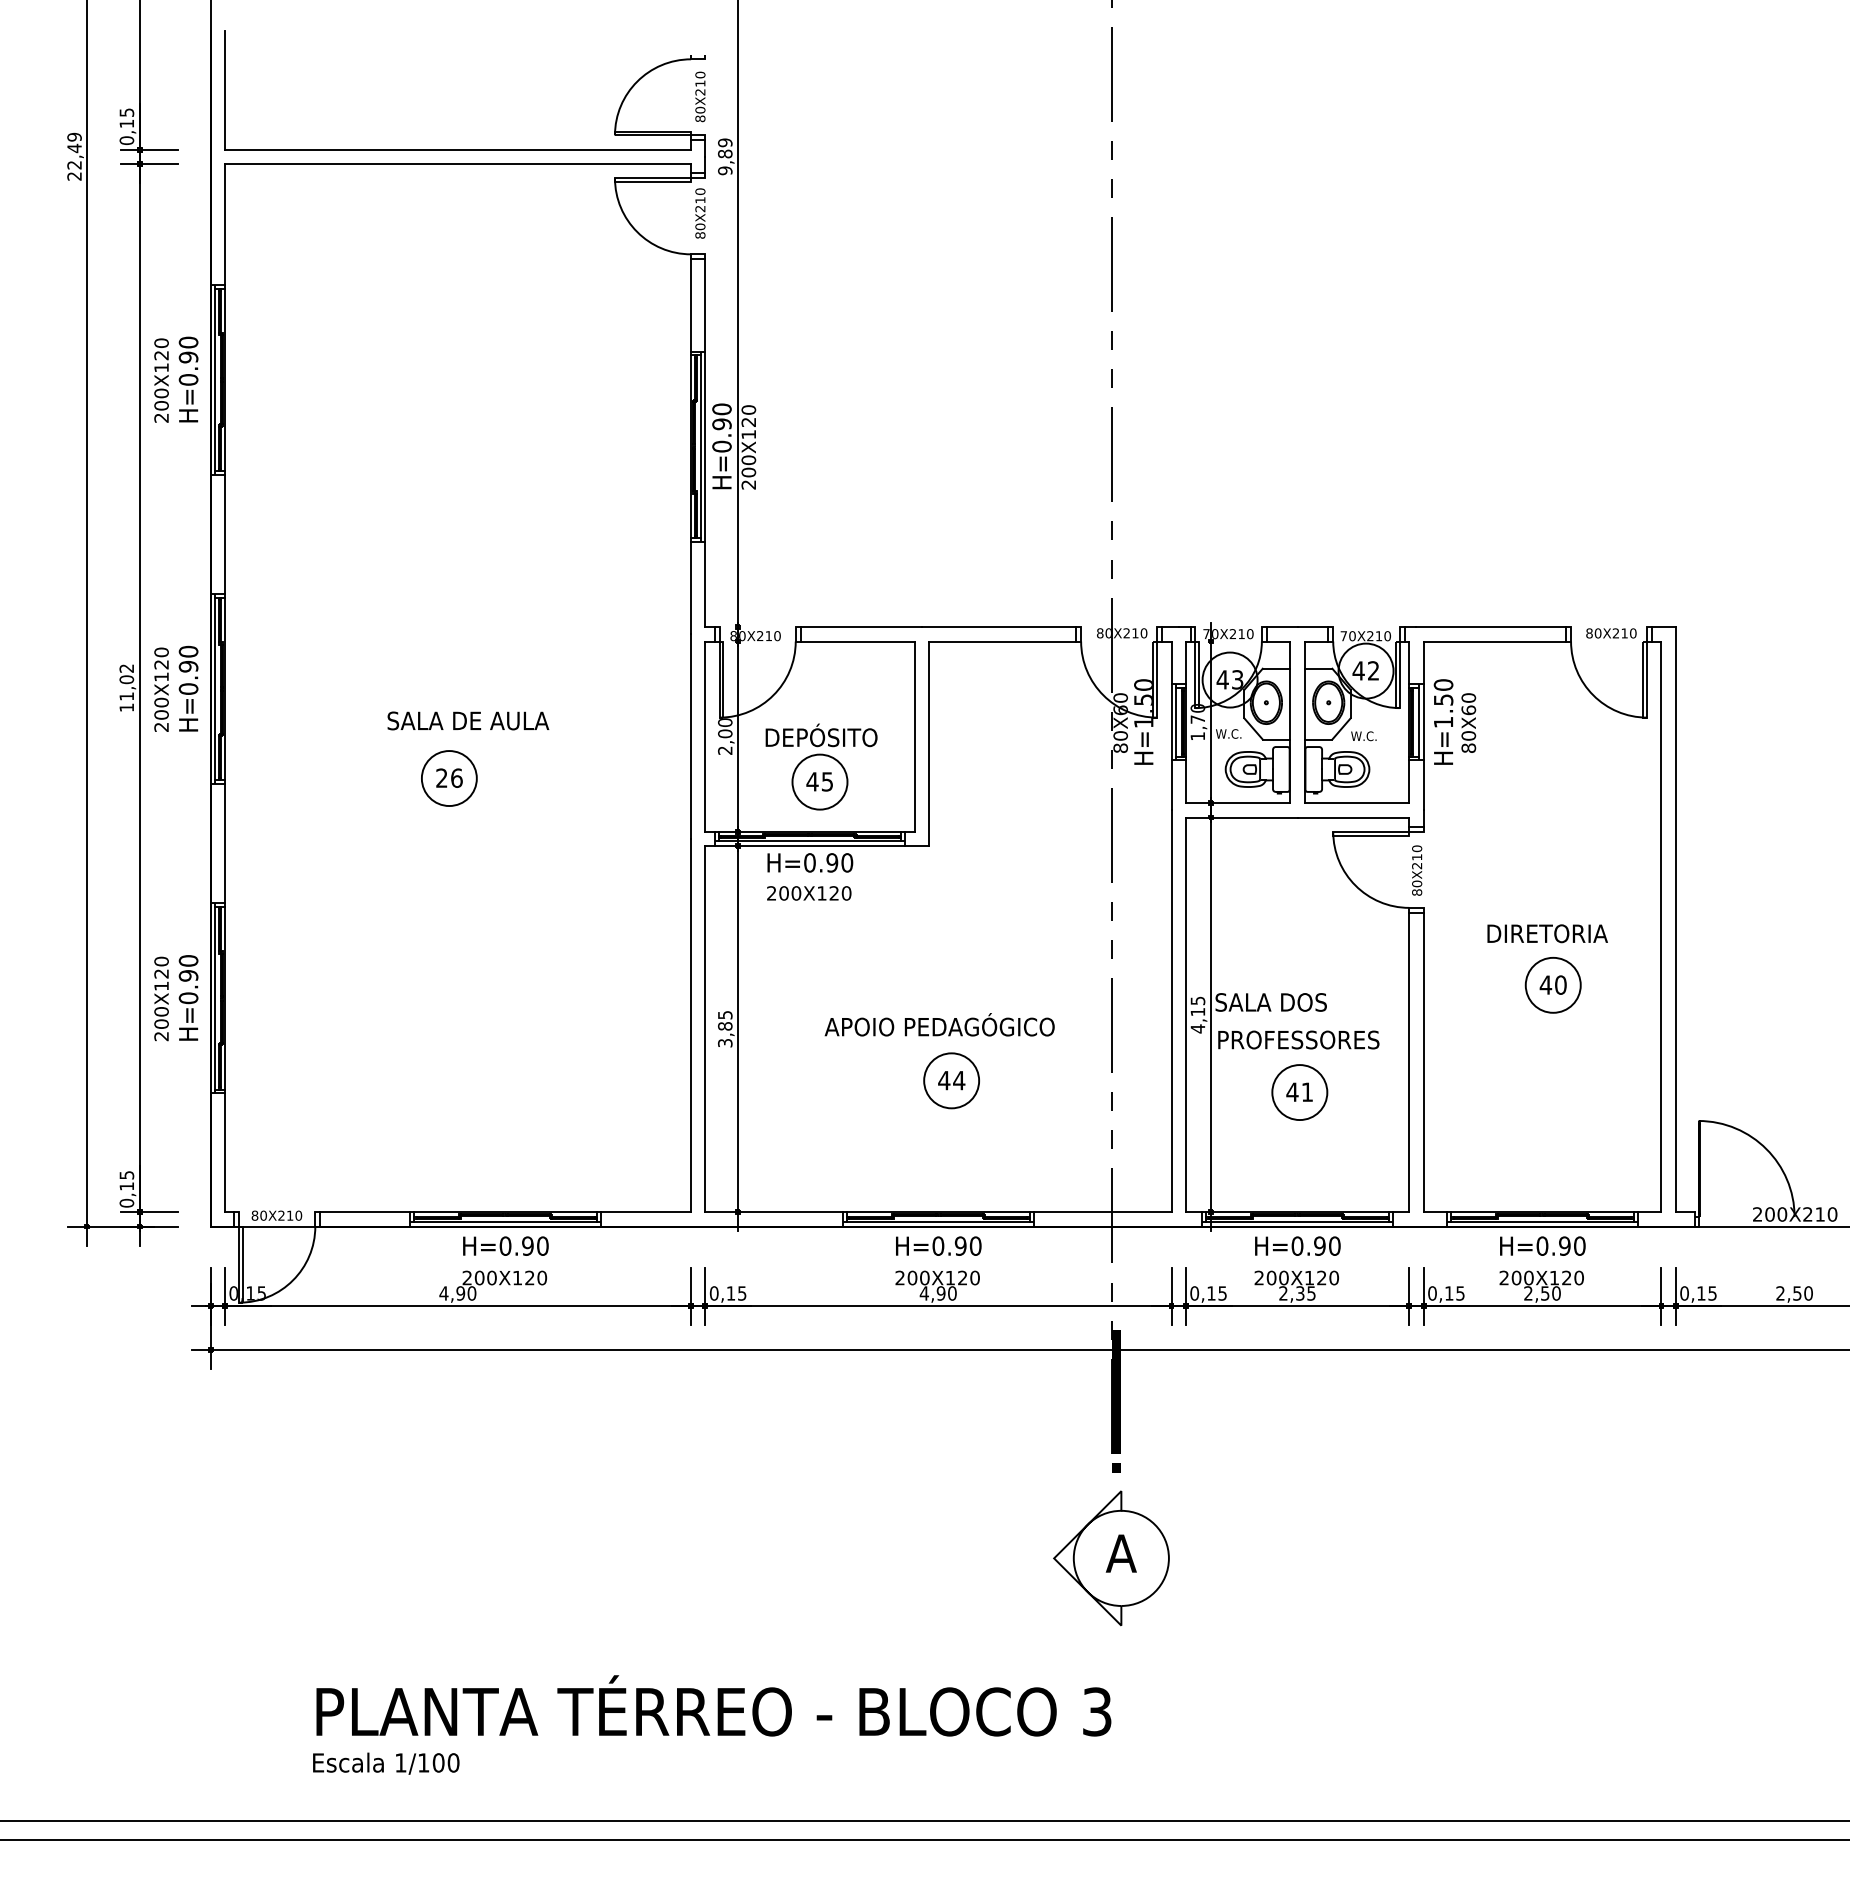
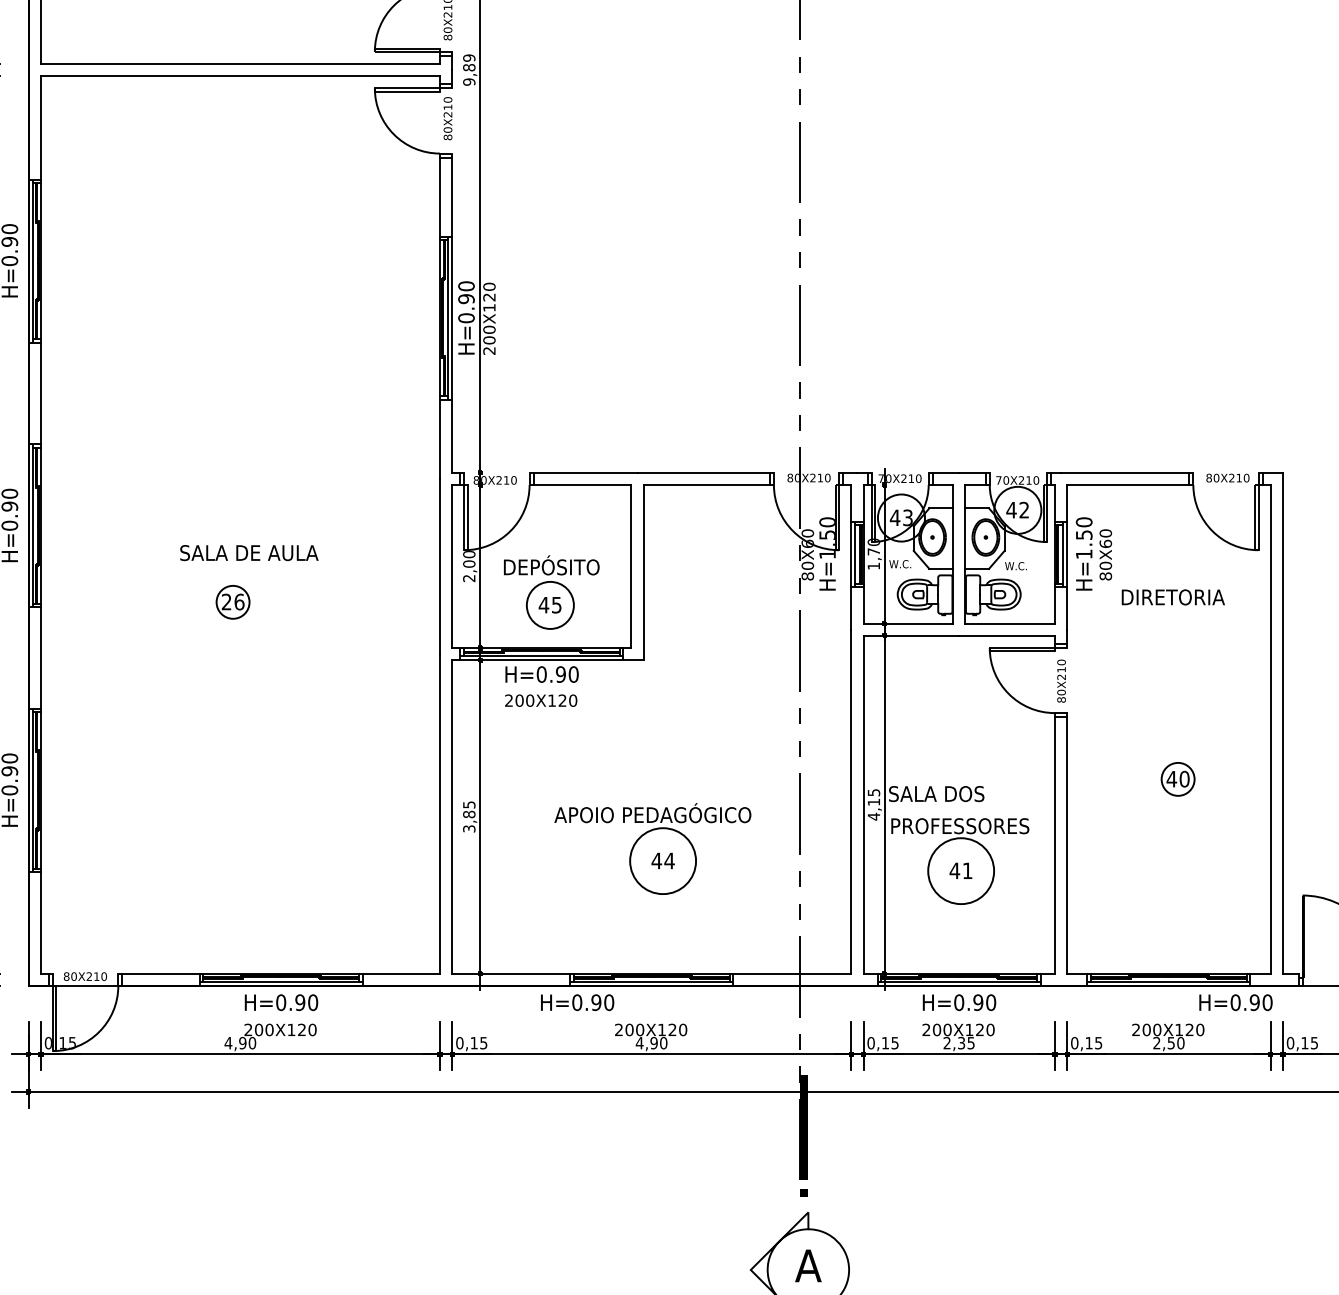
circle: (448, 778) -> (232, 602), size x0.7
text: (1547, 933) -> (1173, 597), moved
circle: (1552, 984) -> (1177, 778), size x0.7
circle: (951, 1080) -> (662, 860), size x1.4
circle: (1299, 1092) -> (960, 871), size x1.4
text: (938, 1245) -> (577, 1002), moved
text: (1542, 1245) -> (1235, 1002), moved

